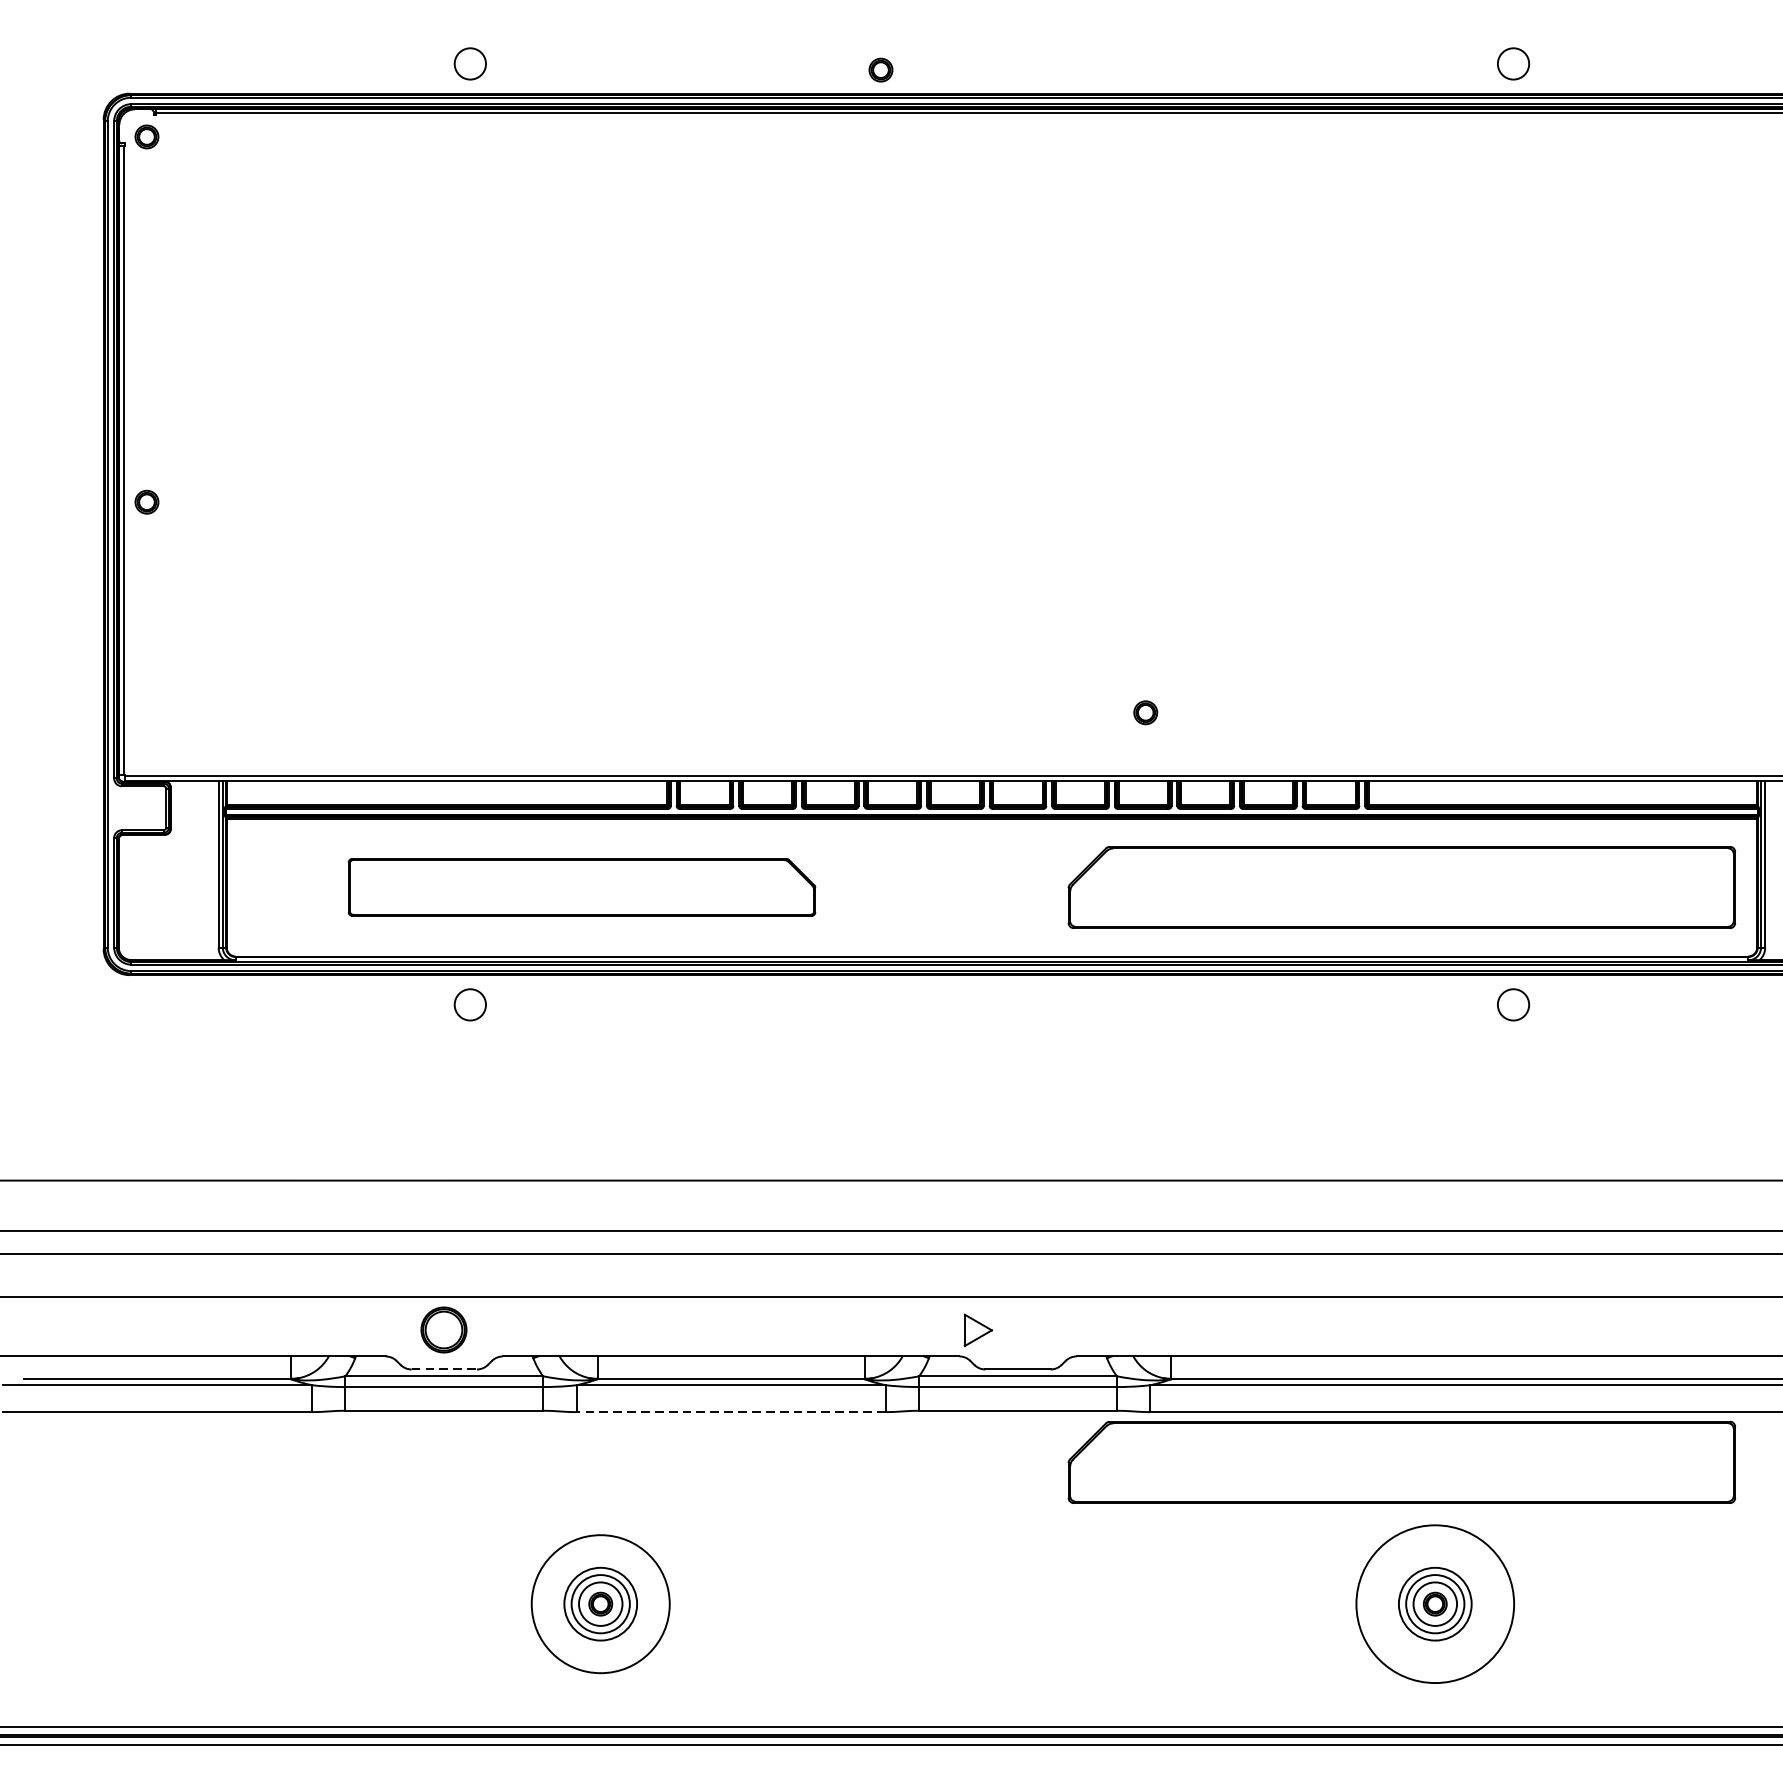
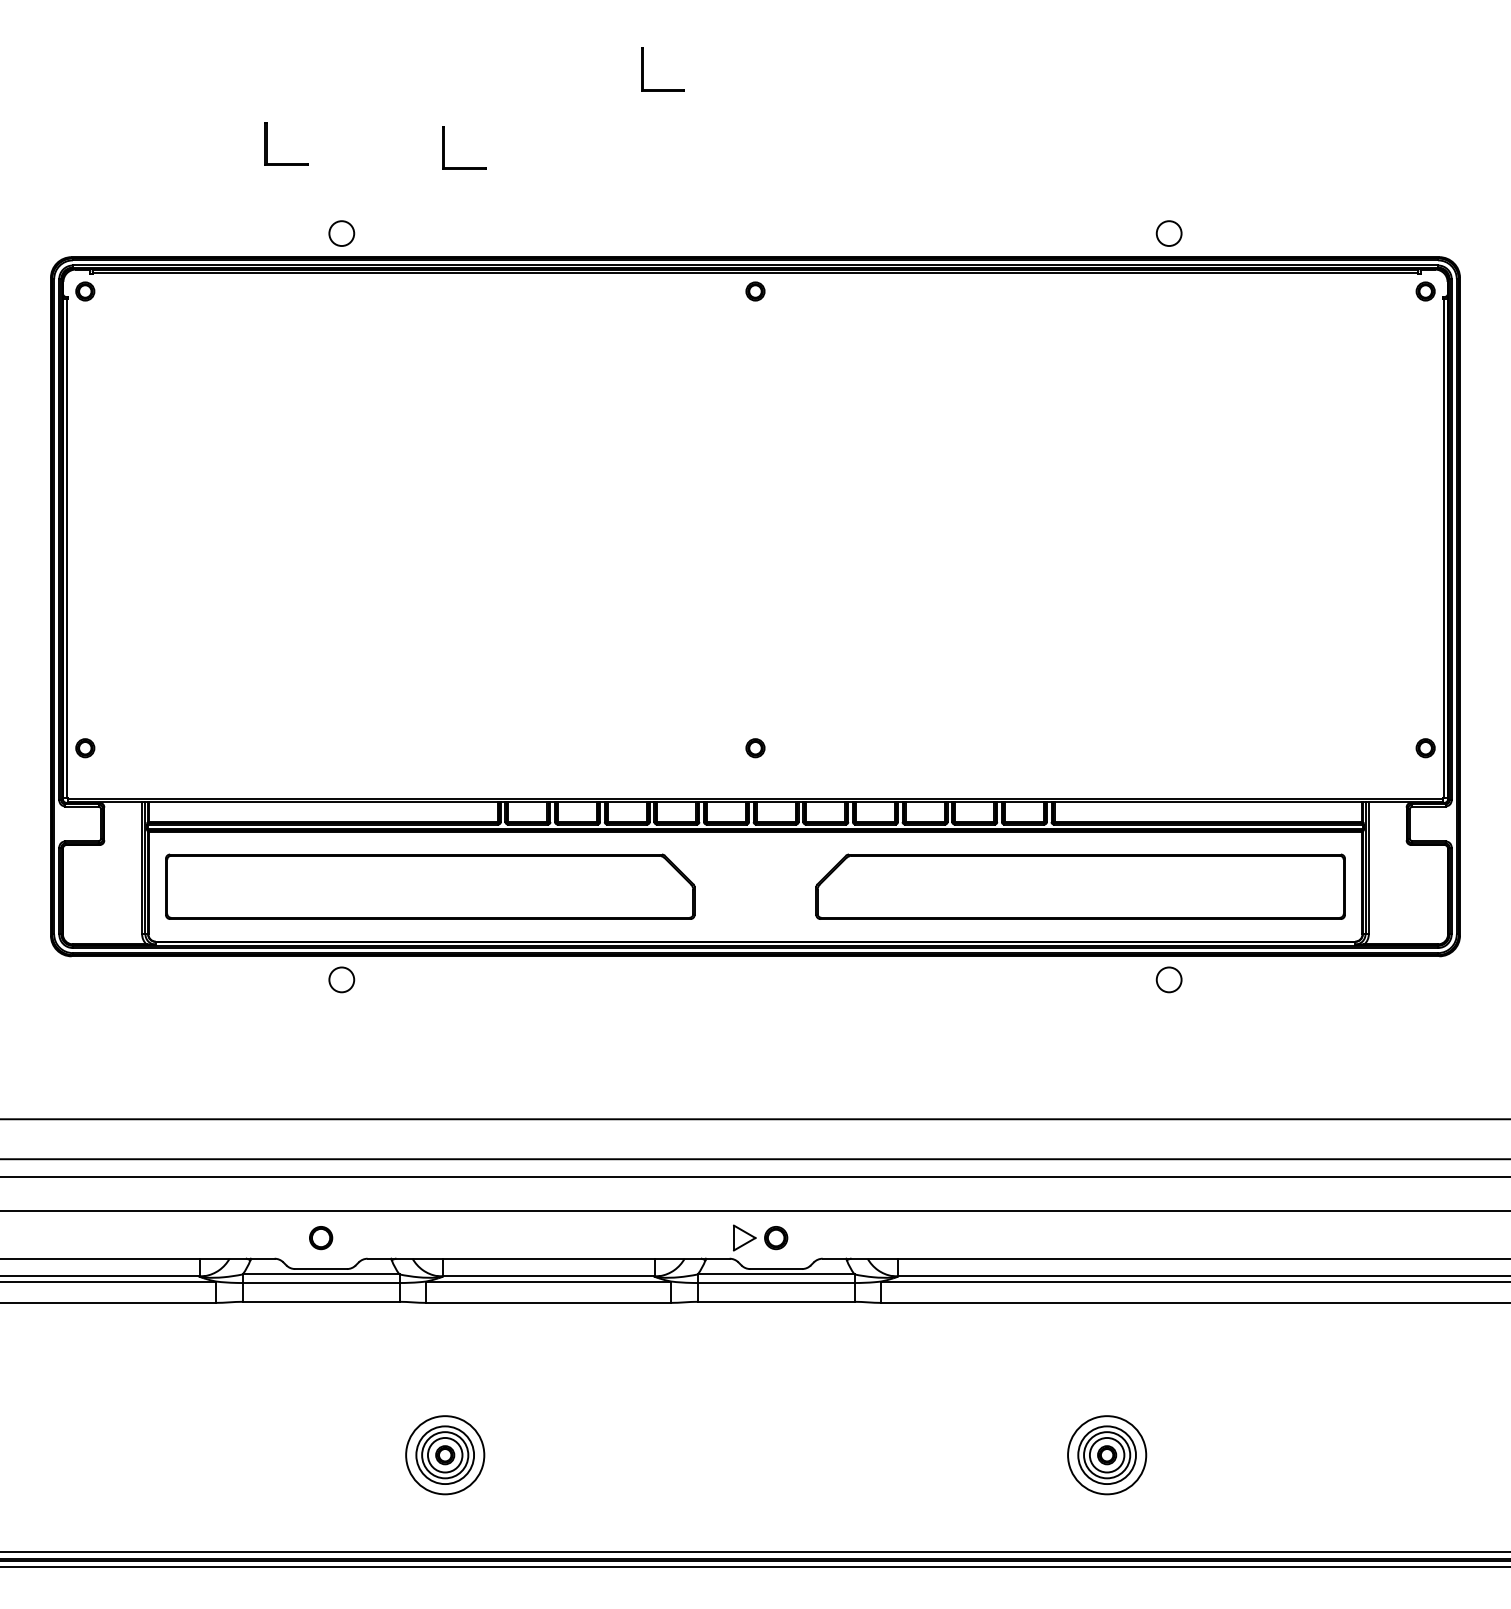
part: (880, 70) -> (755, 291), moved
part: (147, 502) -> (85, 748), moved
part: (1145, 713) -> (755, 748), moved
part: (582, 887) -> (430, 886), size x1.43
part: (444, 1330) -> (321, 1238), size x0.62
part: (1018, 1330) -> (776, 1238), added
line: (444, 1370) -> (321, 1269), dashed -> solid
line: (730, 1411) -> (548, 1302), dashed -> solid
part: (1401, 1462) -> (1080, 1342), removed
circle: (601, 1604) -> (445, 1455), size x0.71
circle: (1435, 1604) -> (1107, 1455), size x0.62

